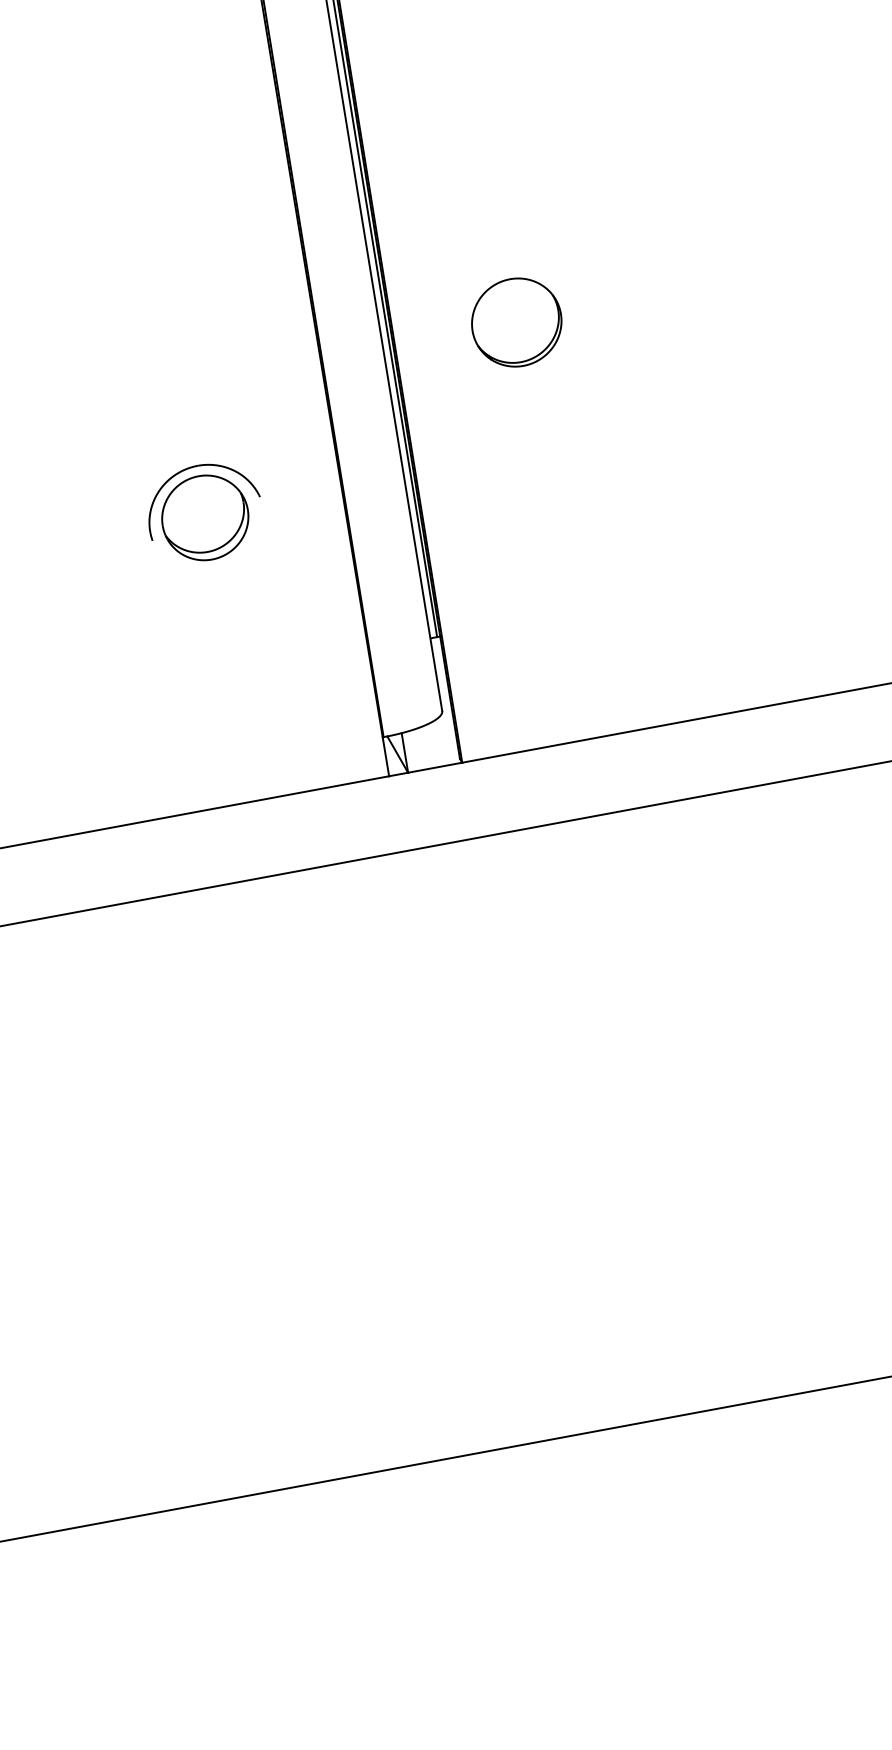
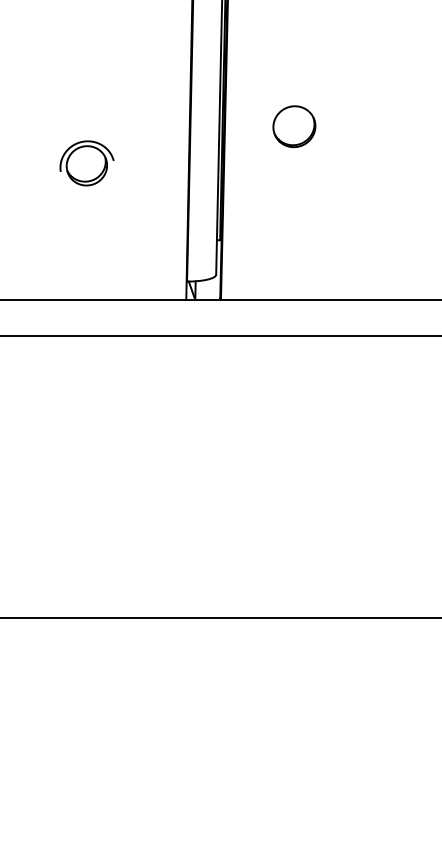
part: (516, 322) -> (294, 126), moved
part: (203, 513) -> (86, 163), moved

